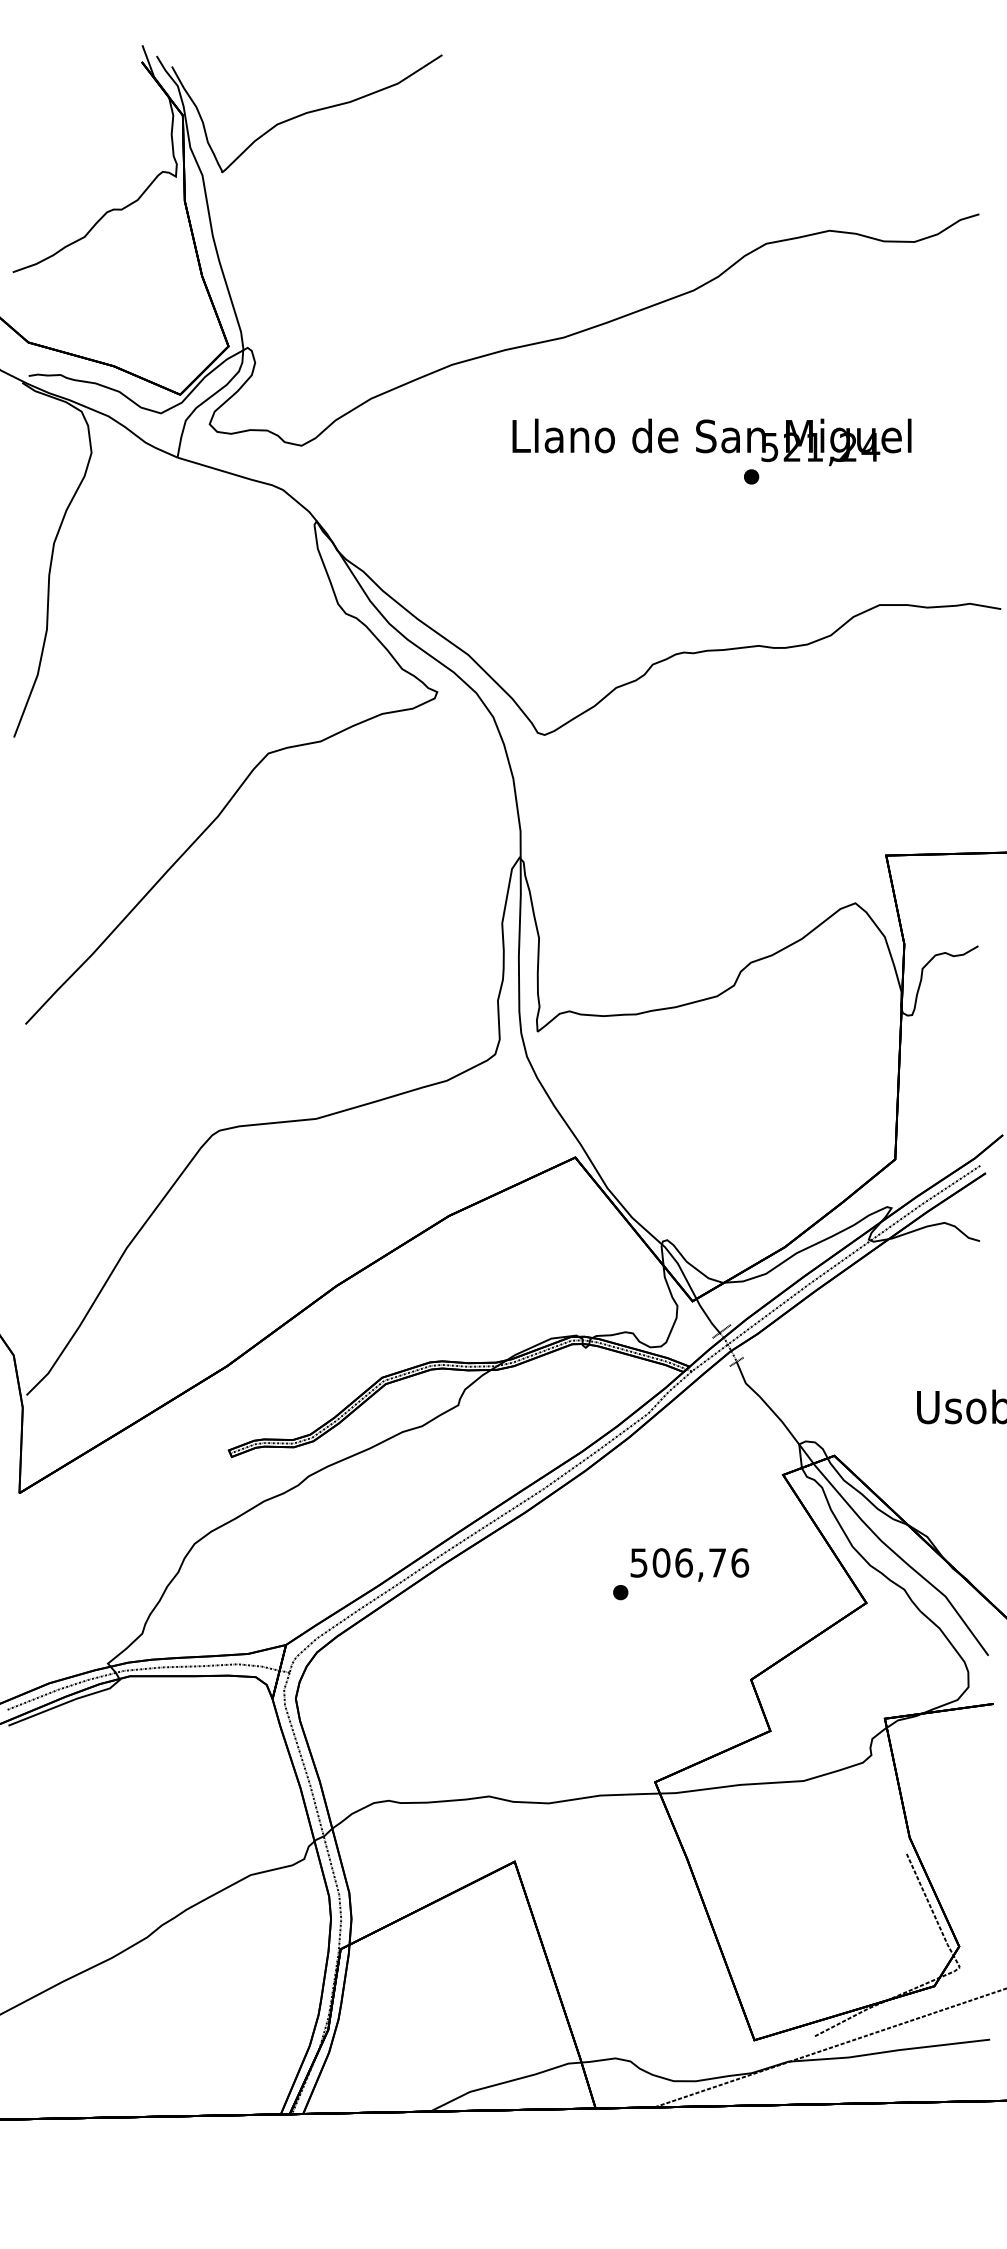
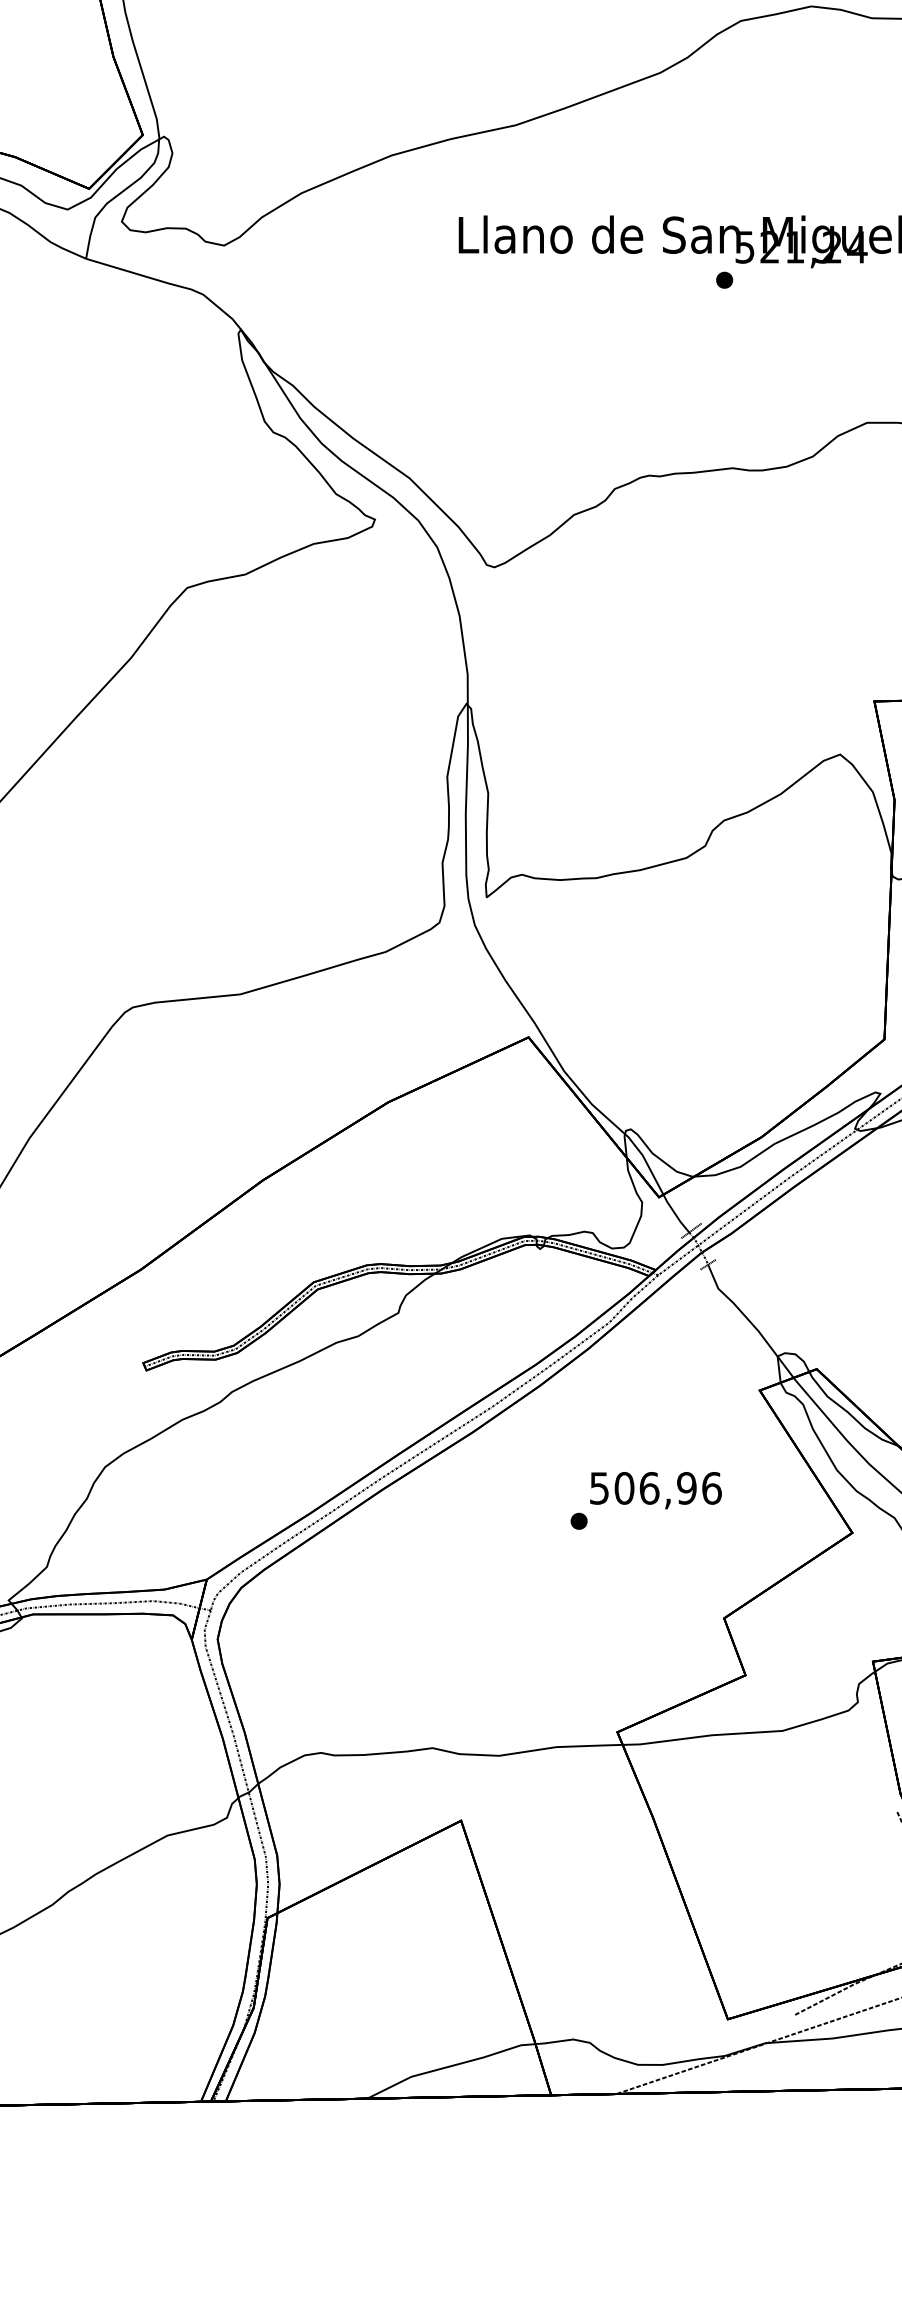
text: (717, 1562) -> (686, 1487), 506,76 -> 506,96

